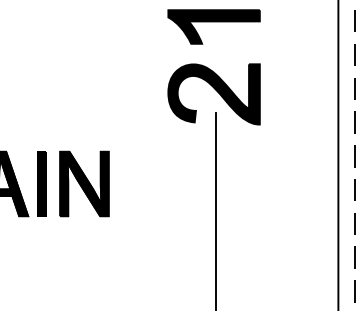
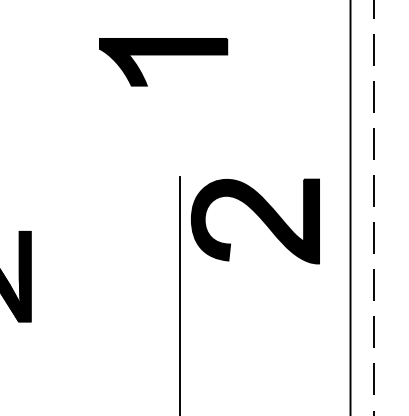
part: (213, 26) -> (162, 61), moved
part: (213, 94) -> (254, 221), moved

